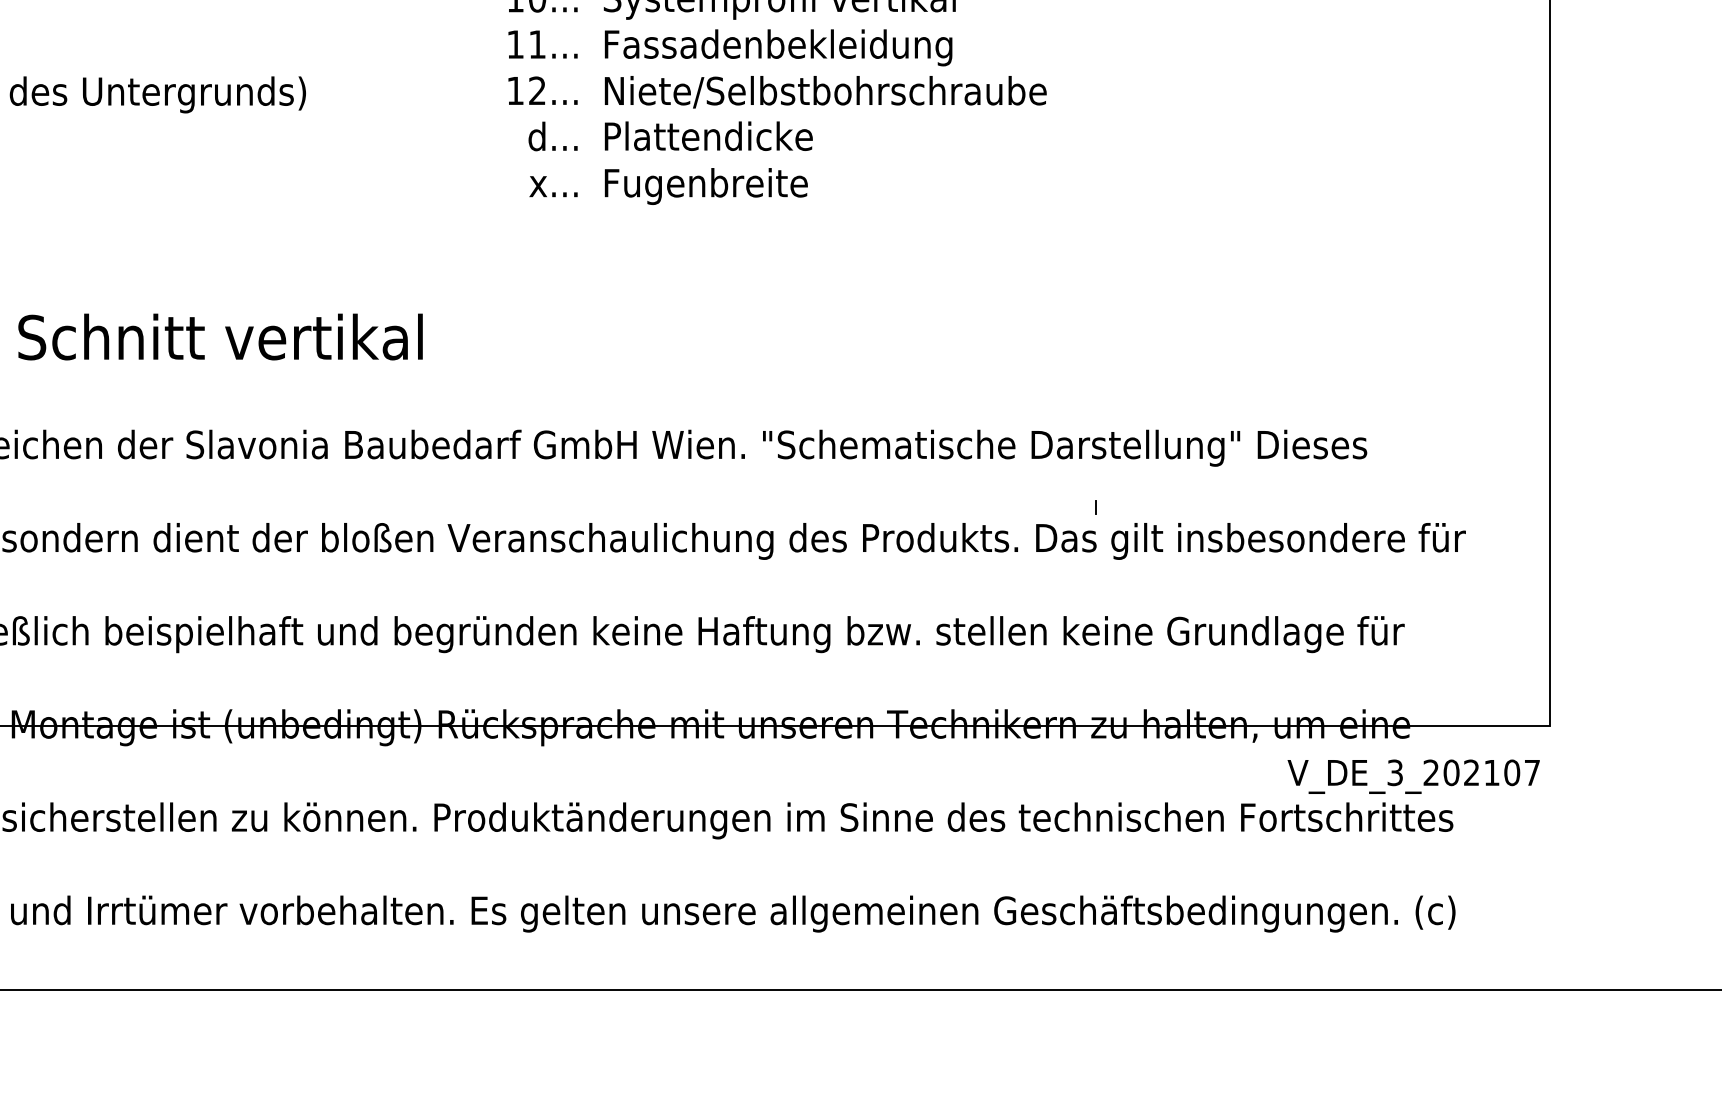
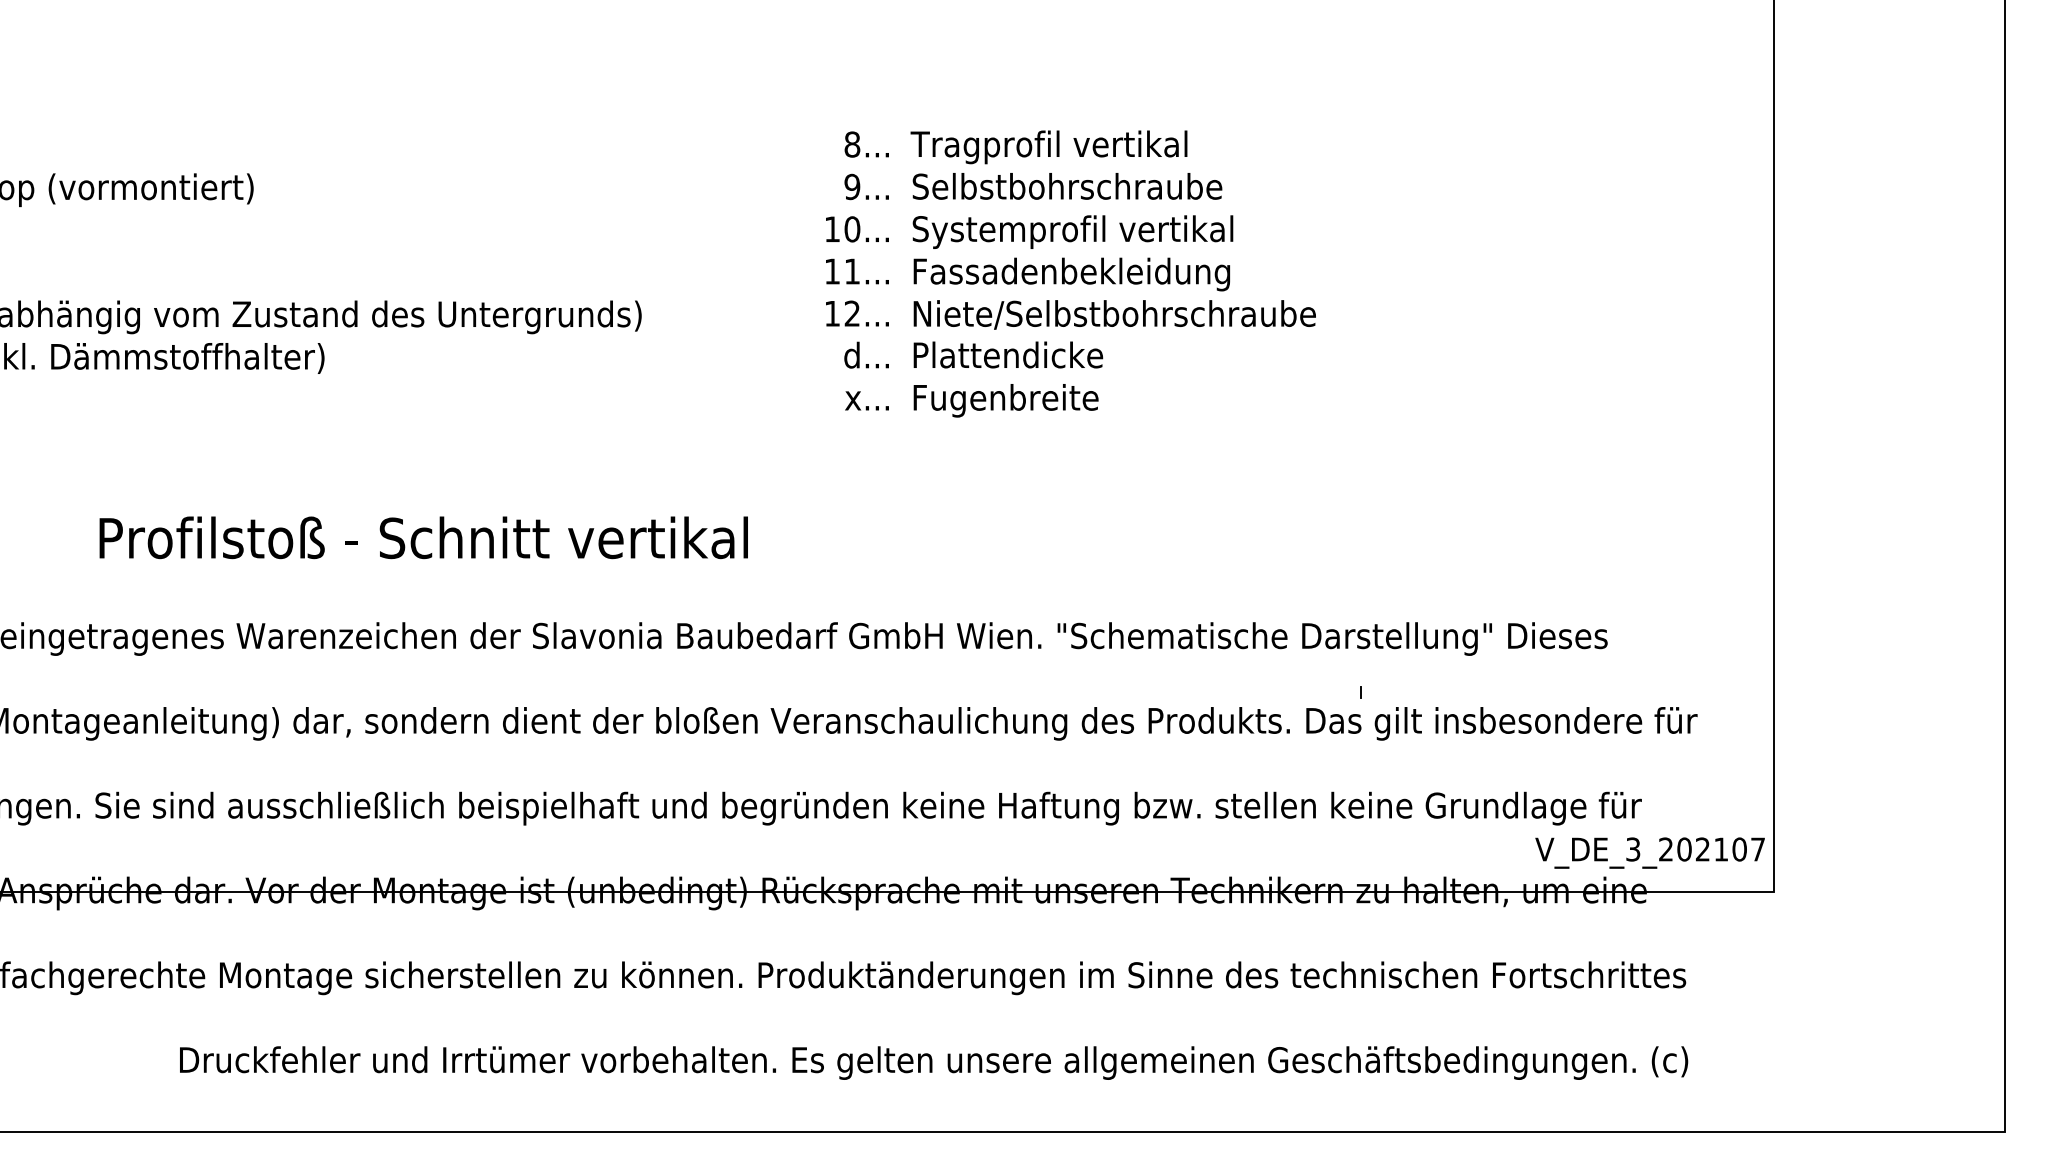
text: (1413, 776) -> (1649, 852), moved

